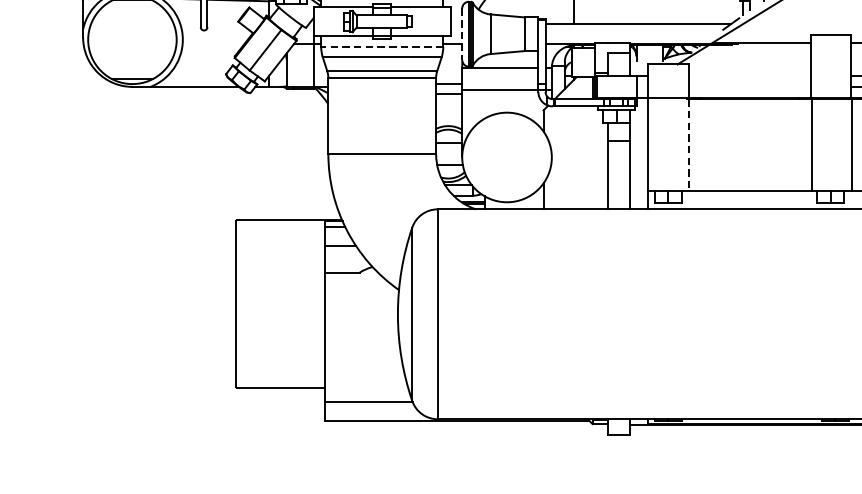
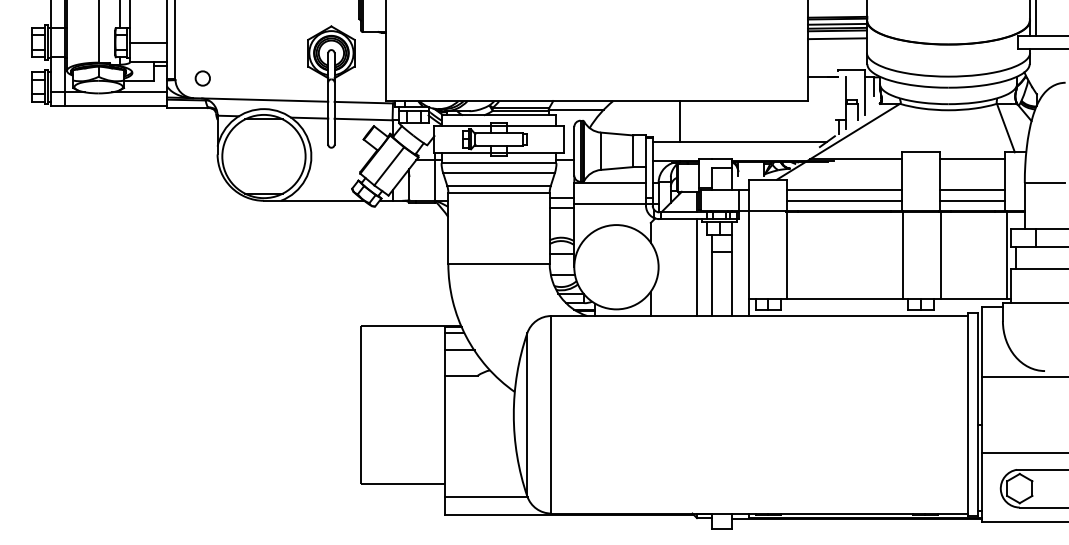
line: (462, 34) -> (574, 151), dashed -> solid
line: (381, 47) -> (498, 163), dashed -> solid
line: (749, 75) -> (844, 190), added
line: (749, 86) -> (844, 200), added
line: (688, 146) -> (787, 256), dashed -> solid
line: (593, 157) -> (697, 267), added

